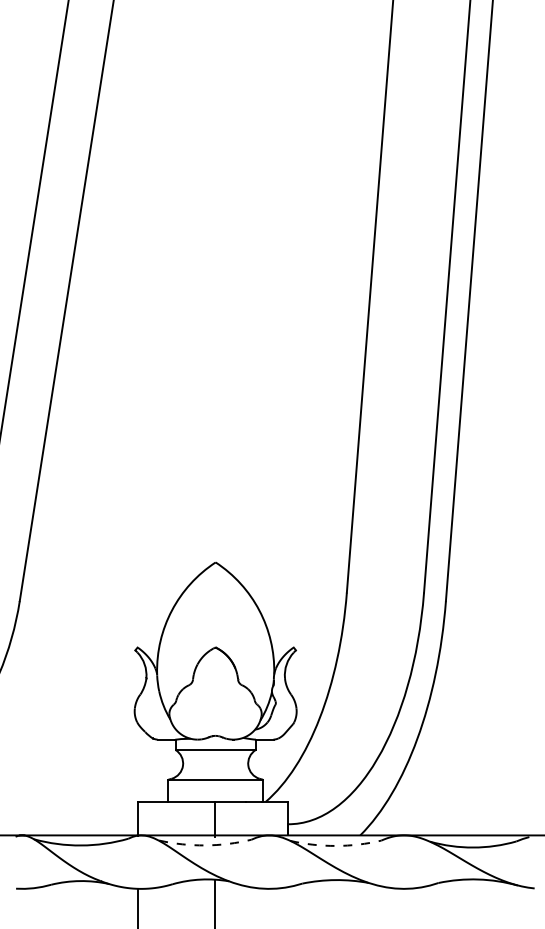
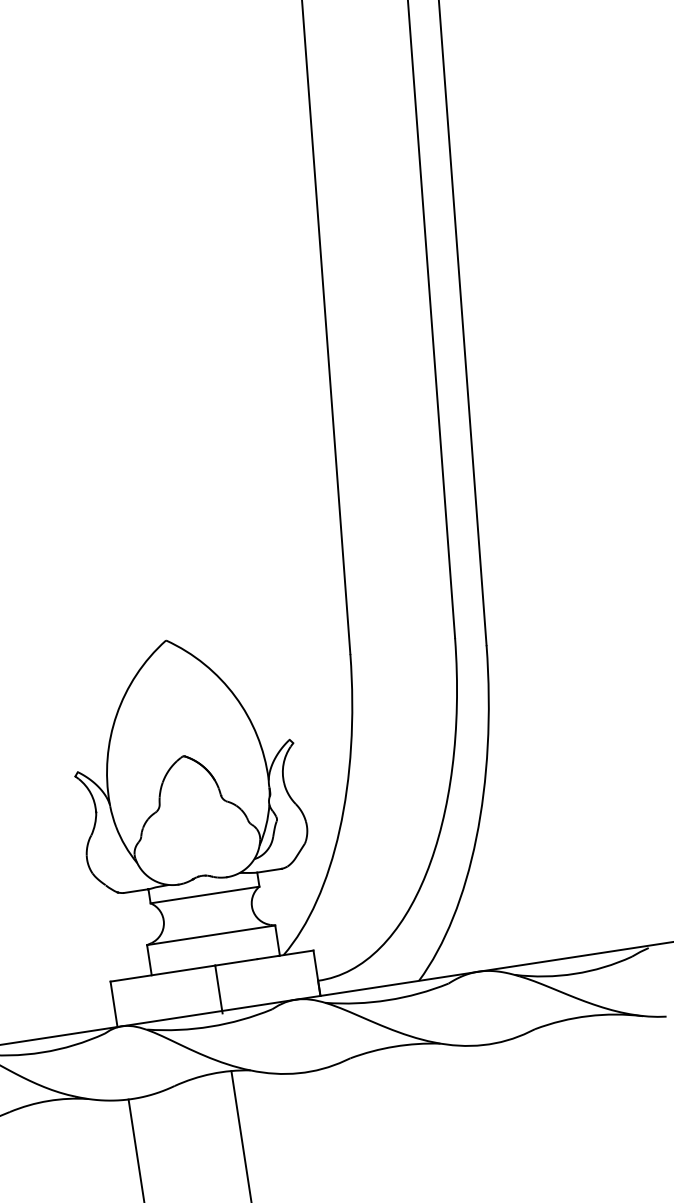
arc: (205, 845) -> (211, 1026), dashed -> solid
arc: (335, 845) -> (387, 999), dashed -> solid

